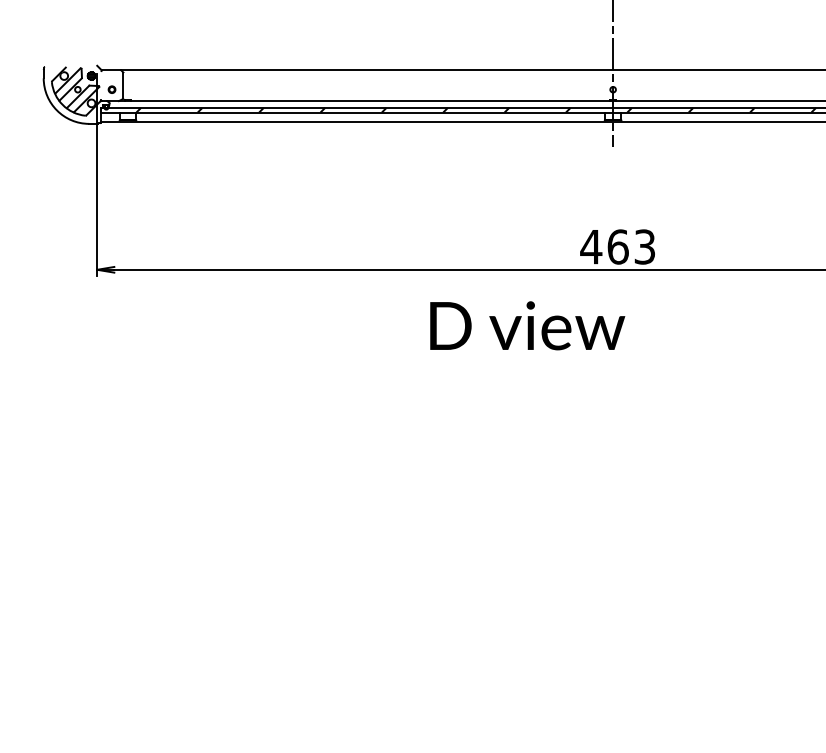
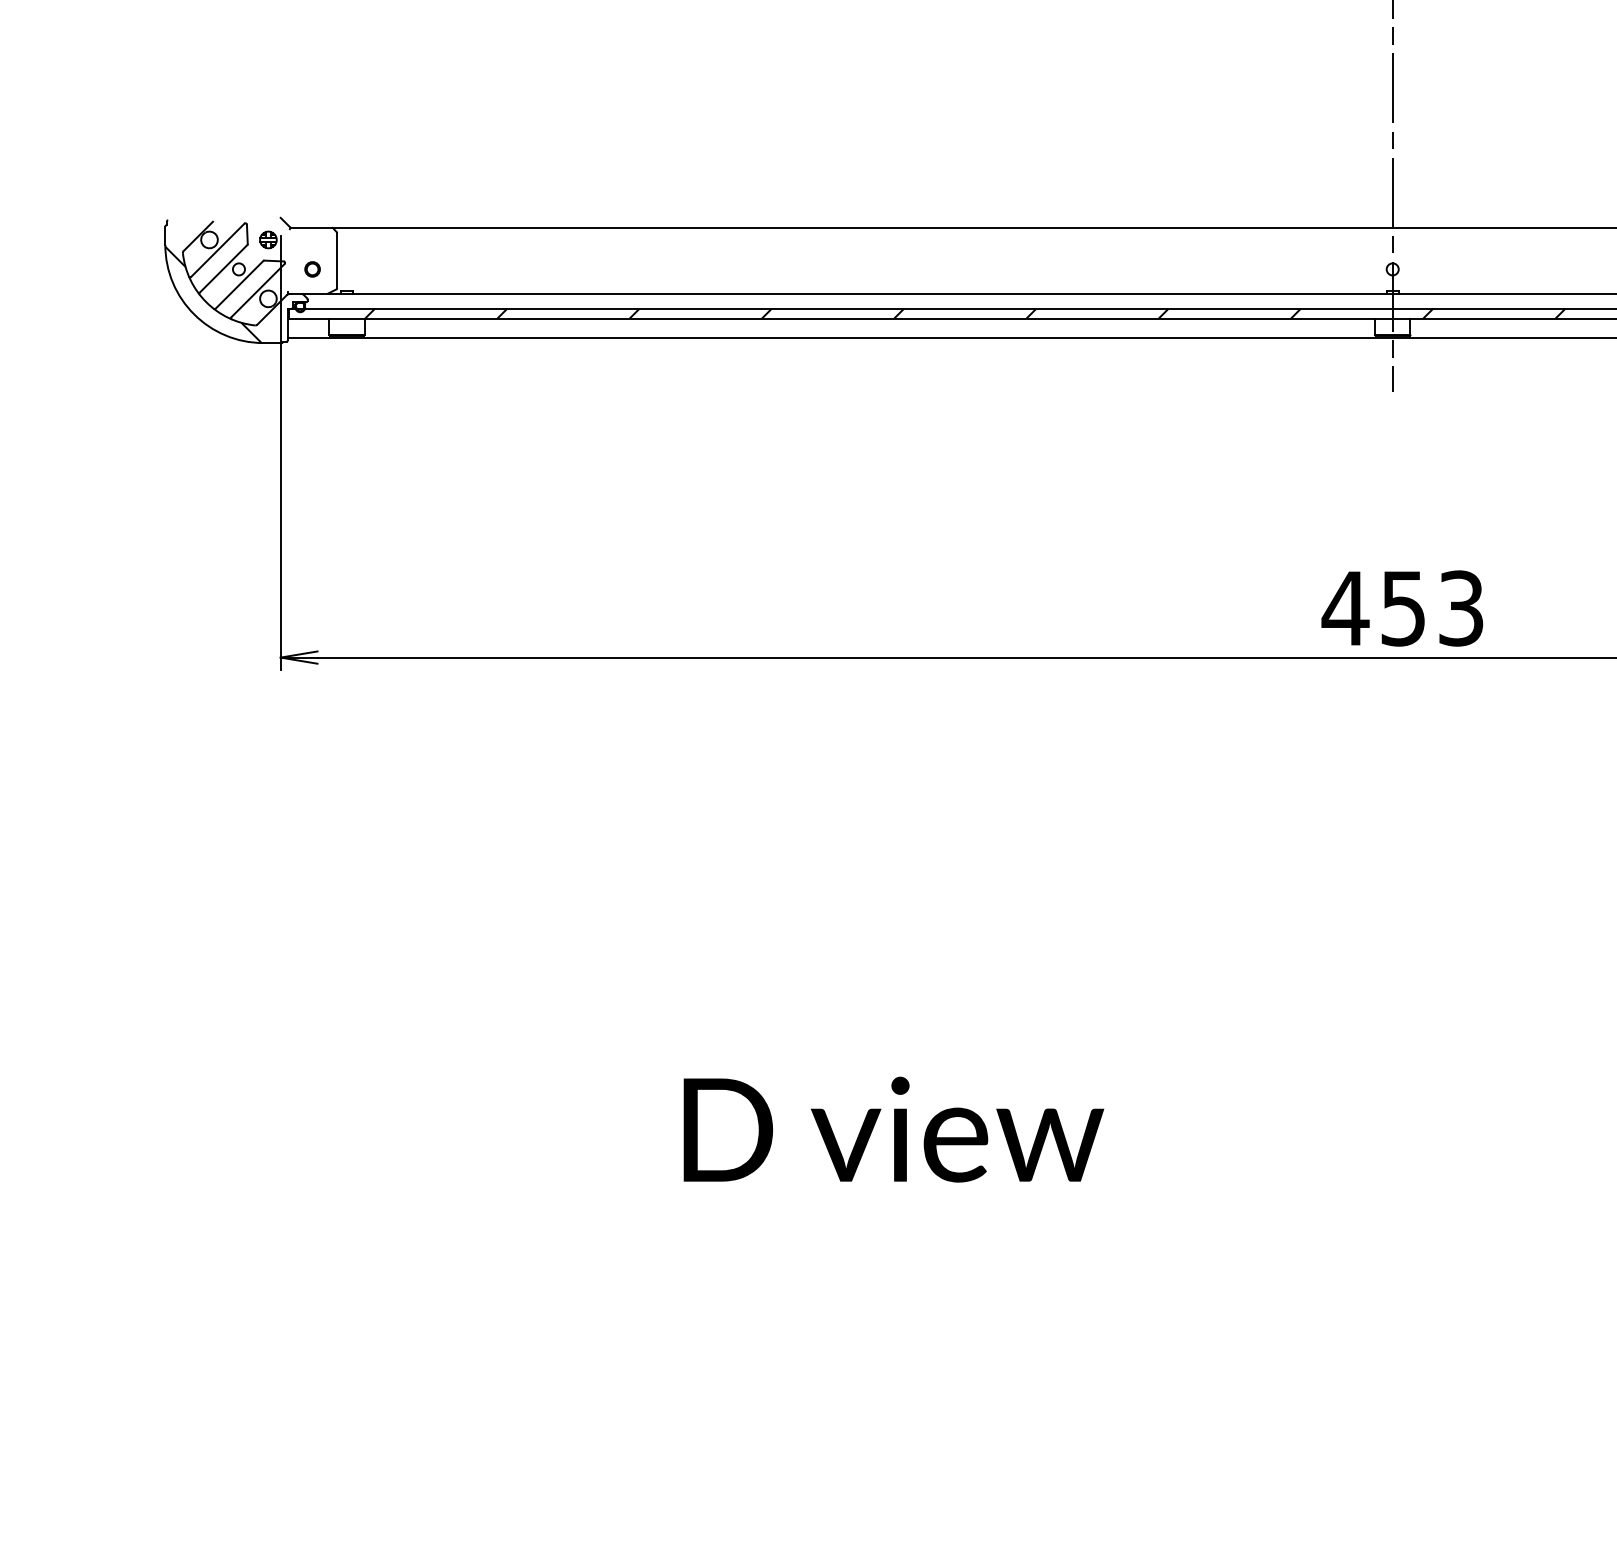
hatch: (65, 101) -> (212, 294), added
text: (617, 246) -> (1402, 607), 463 -> 453
text: (527, 325) -> (893, 1128), moved

